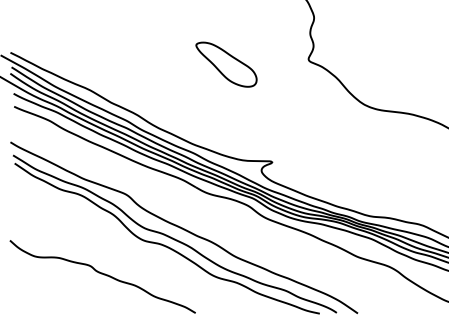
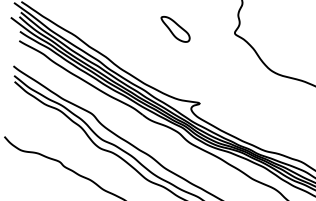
part: (226, 64) -> (175, 29), size x0.7

